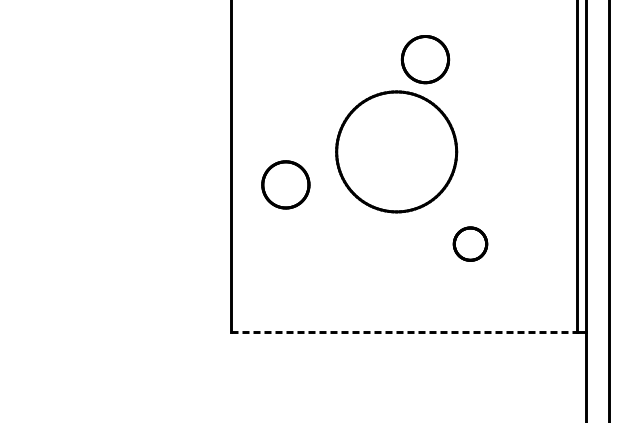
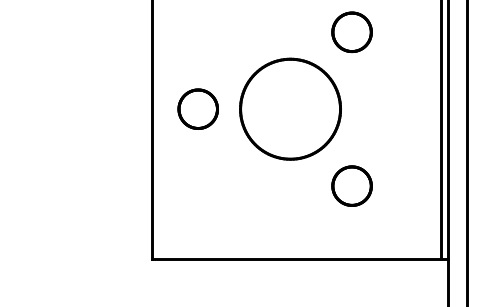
part: (425, 59) -> (352, 32), moved
part: (285, 184) -> (197, 108), moved
part: (470, 243) -> (352, 185), size x1.43
line: (404, 331) -> (297, 258), dashed -> solid

